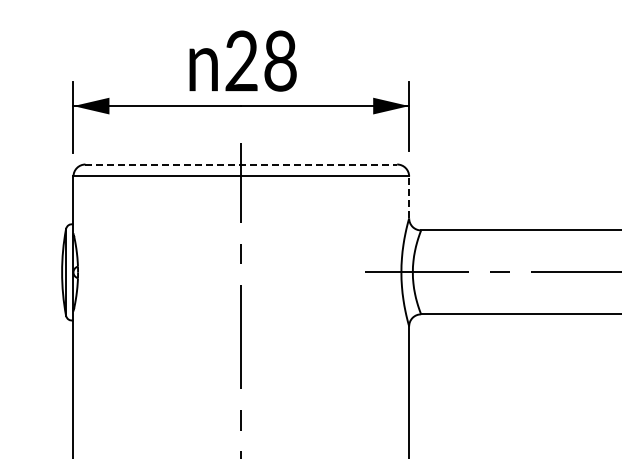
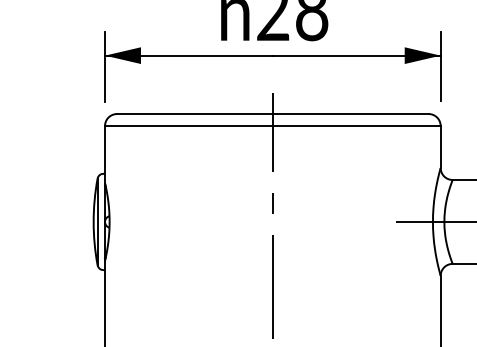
line: (241, 164) -> (273, 114), dashed -> solid
line: (409, 197) -> (441, 147), dashed -> solid

